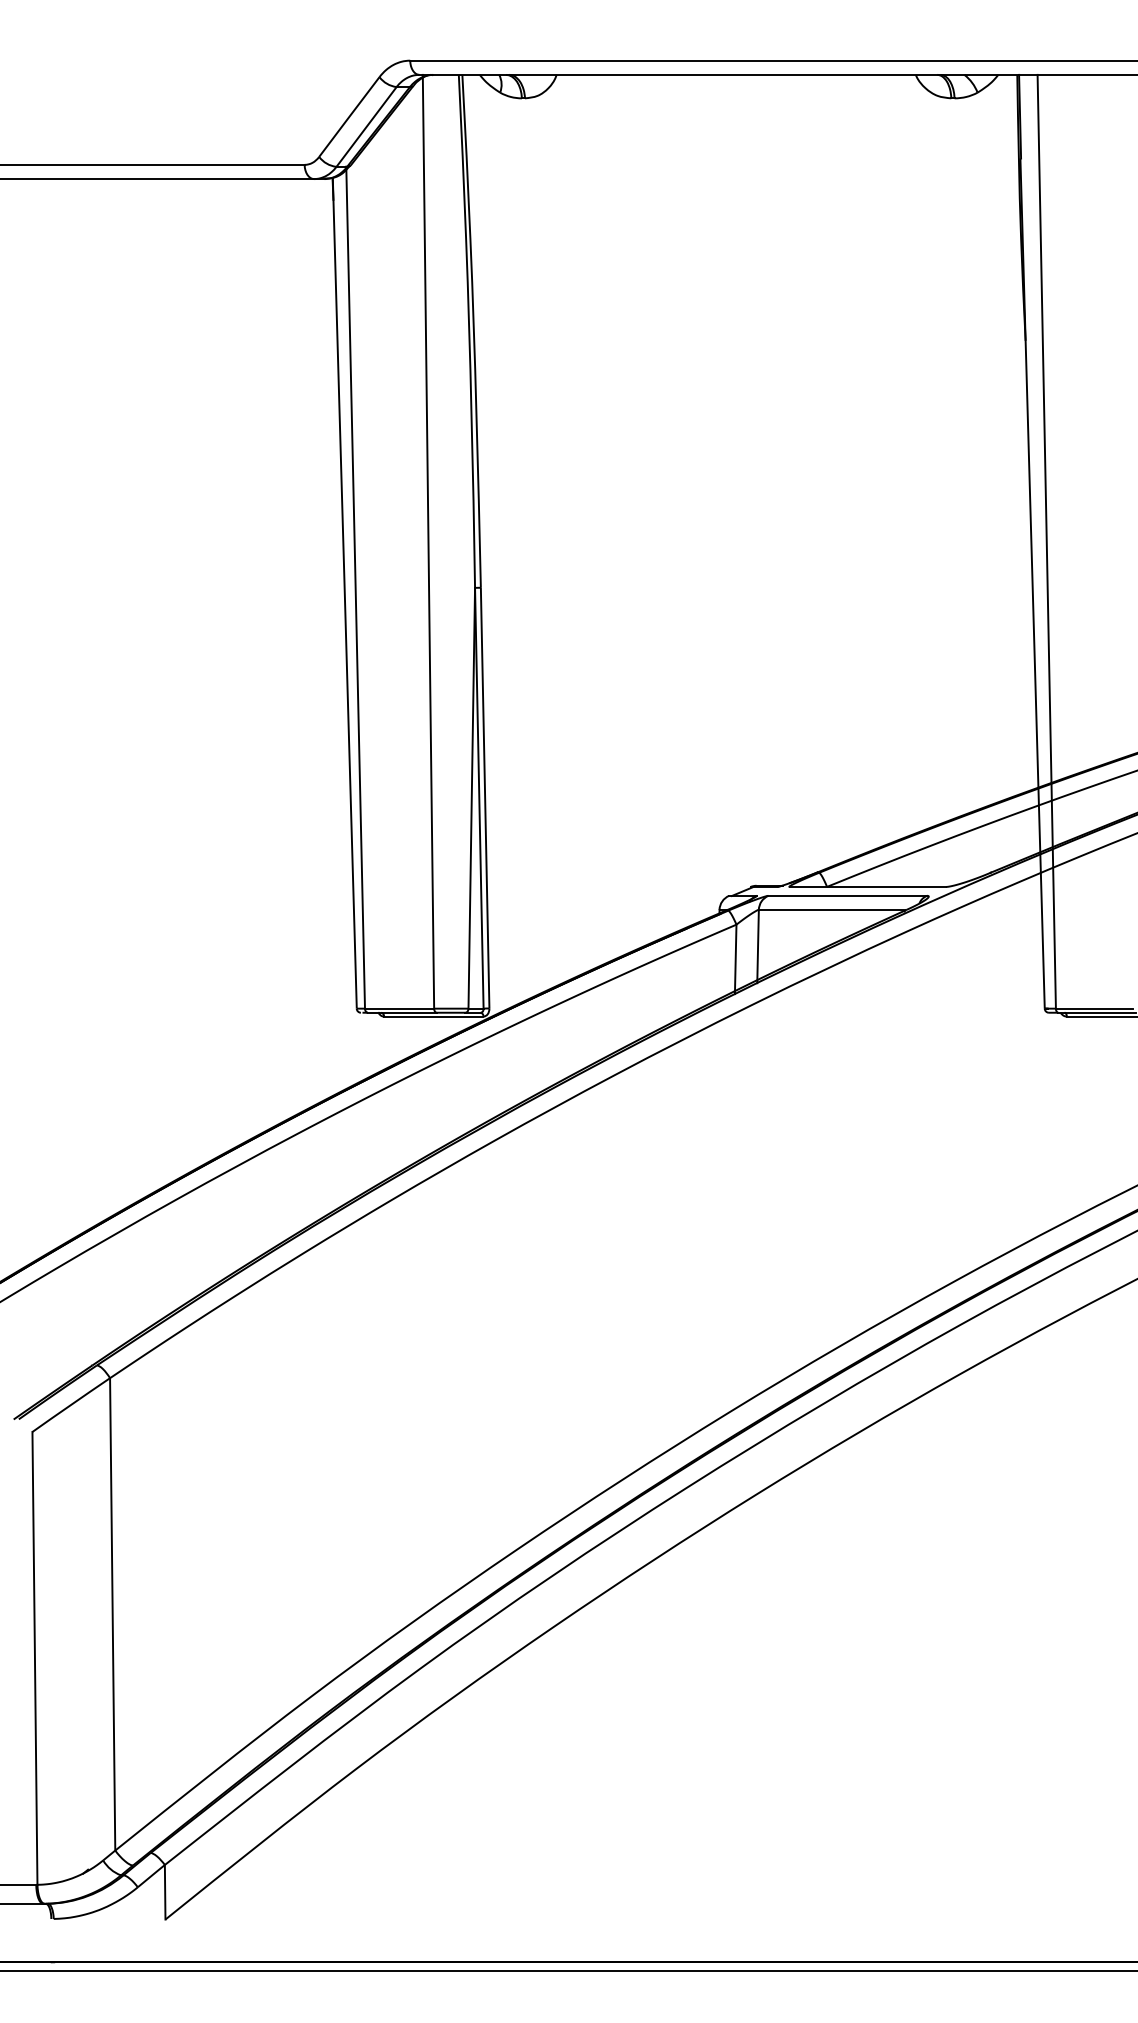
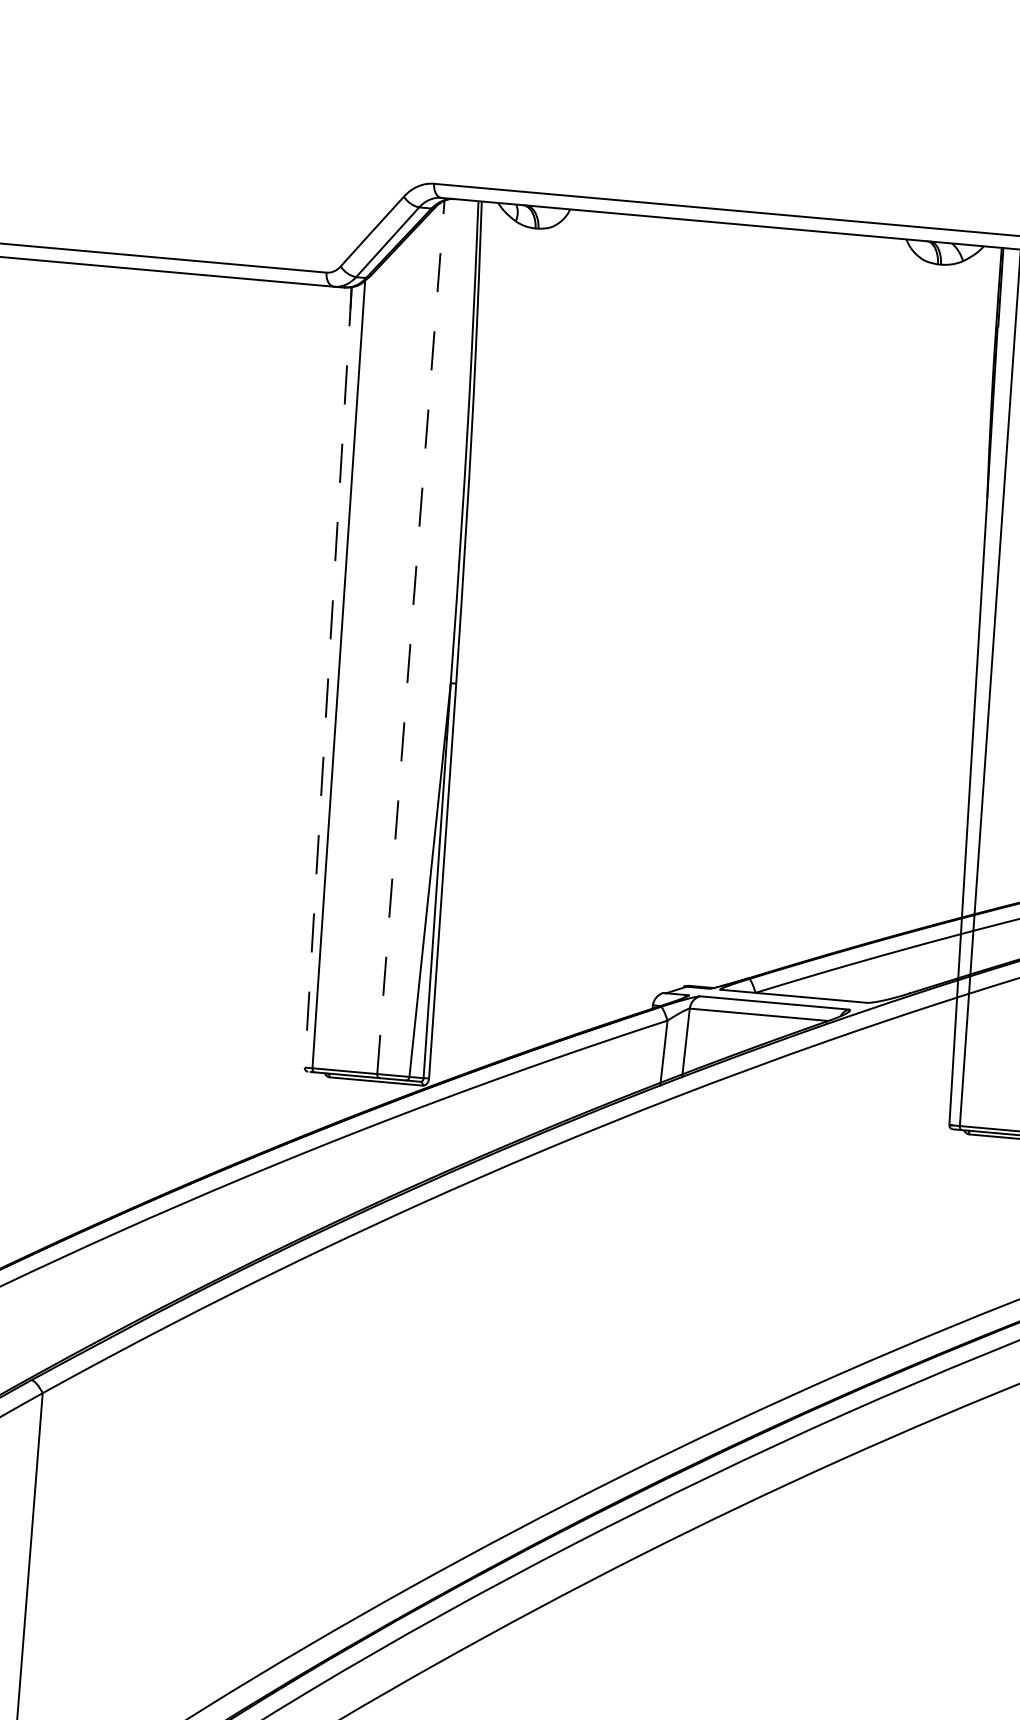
line: (428, 541) -> (411, 635), solid -> dashed
line: (344, 592) -> (328, 676), solid -> dashed

